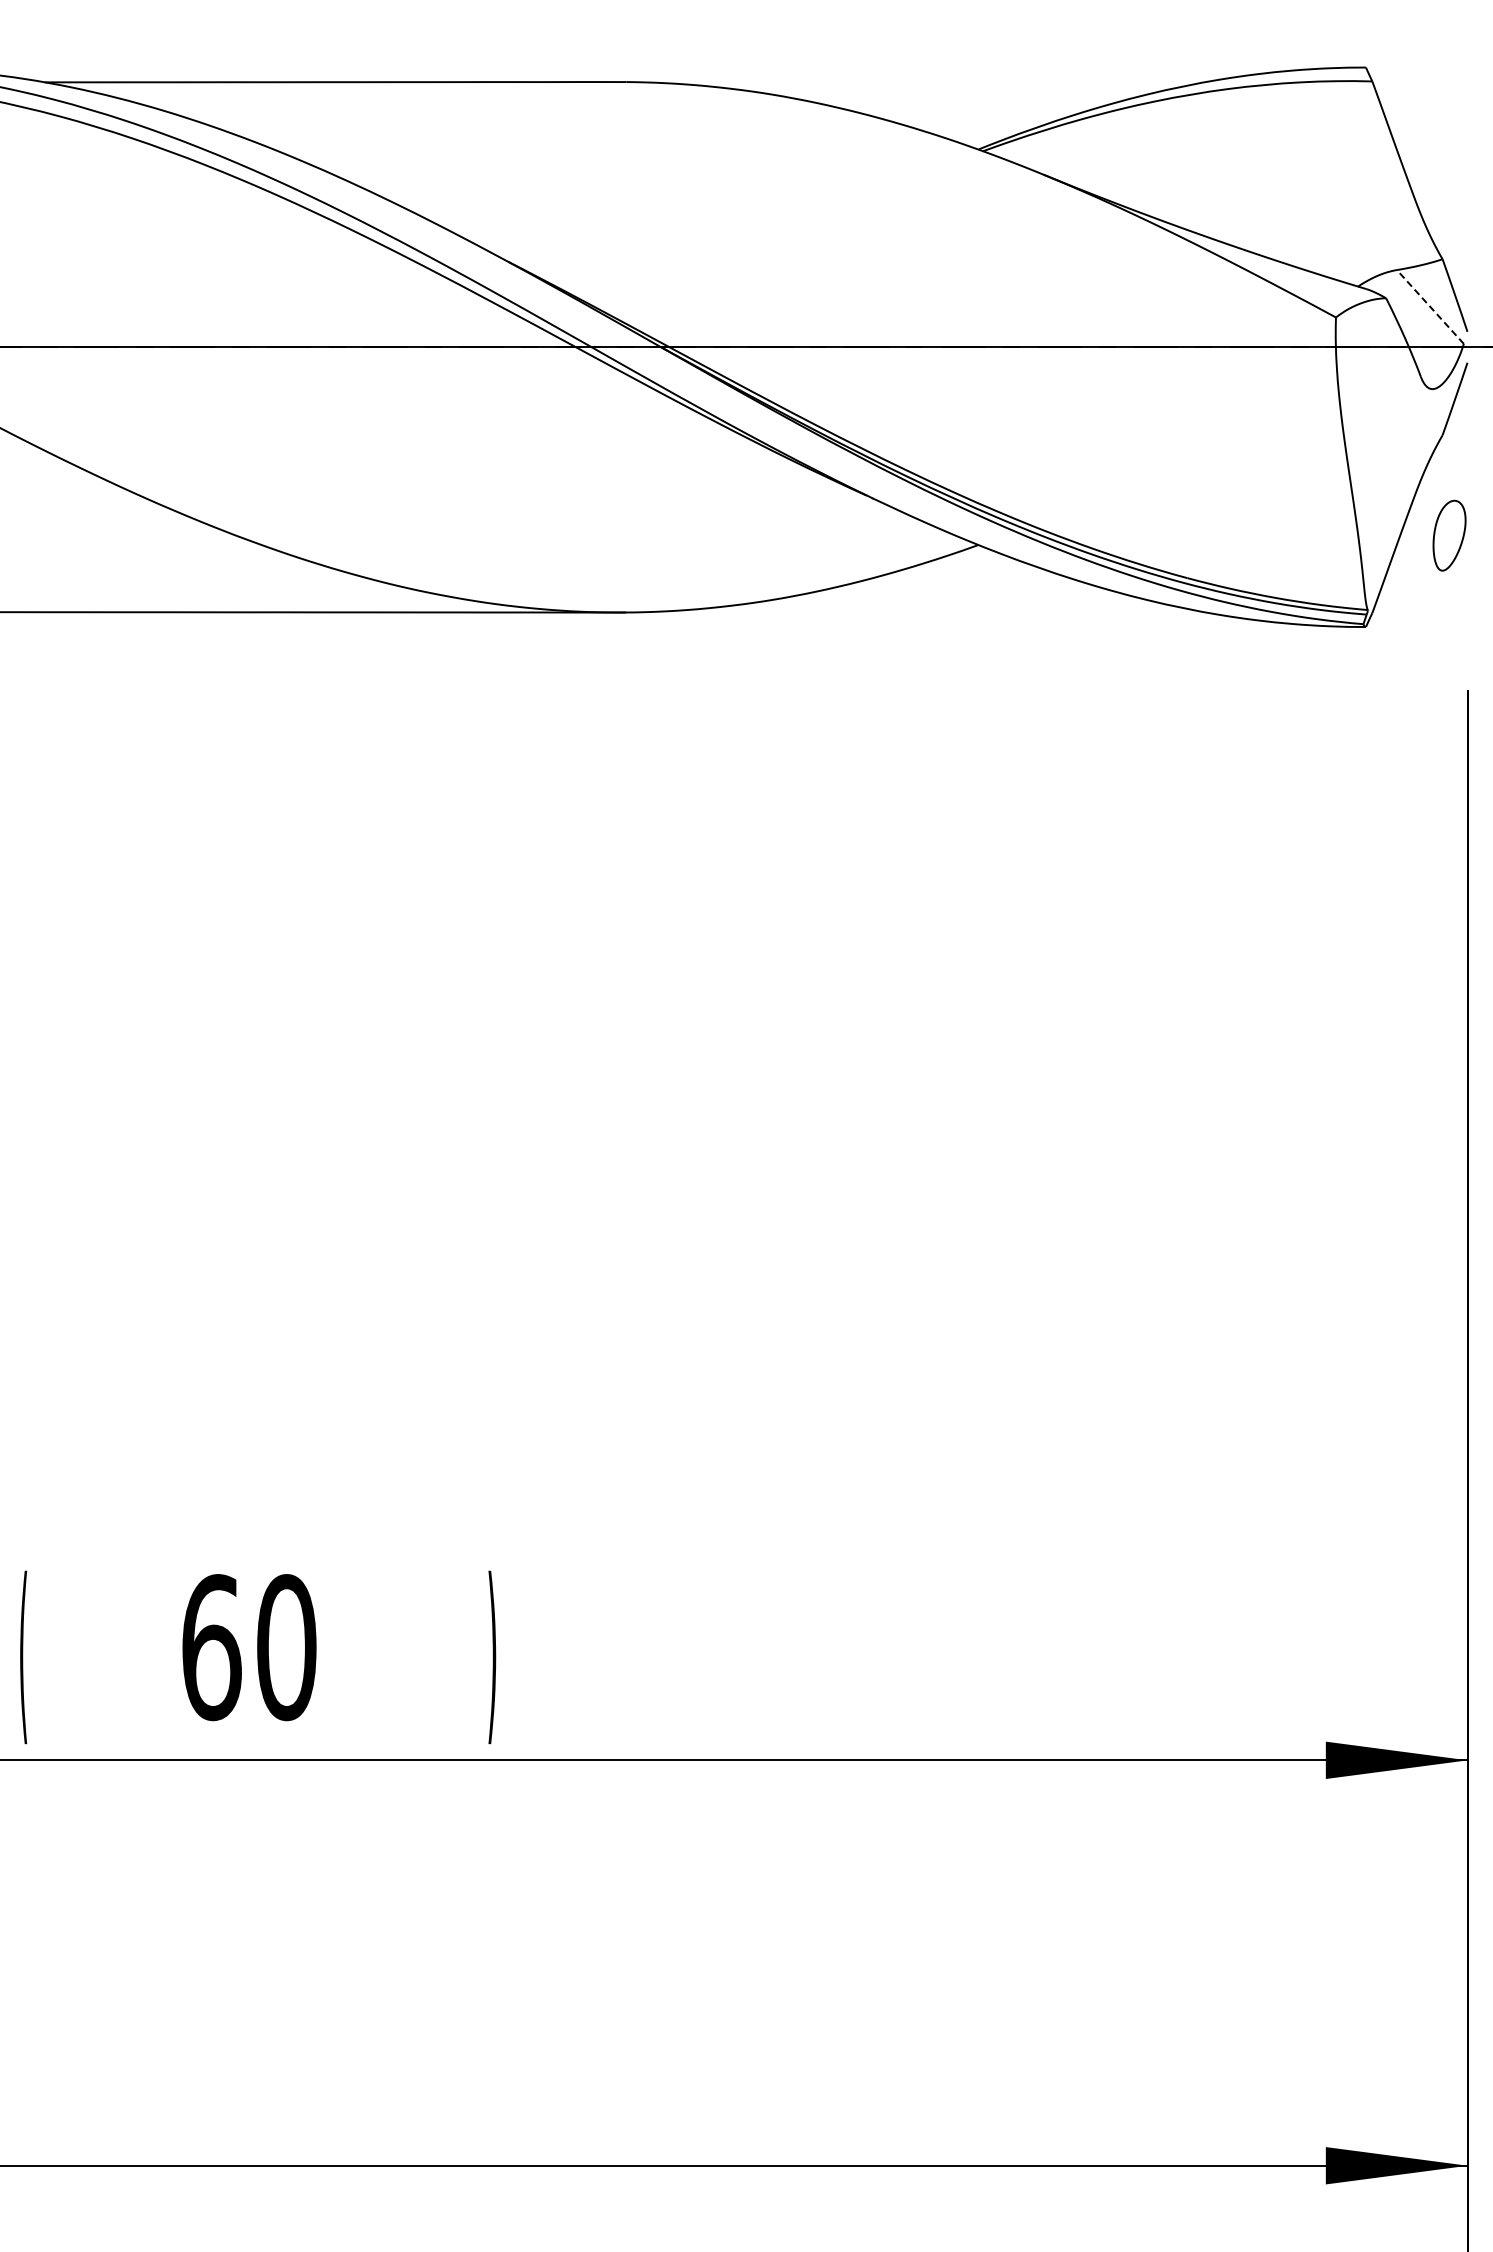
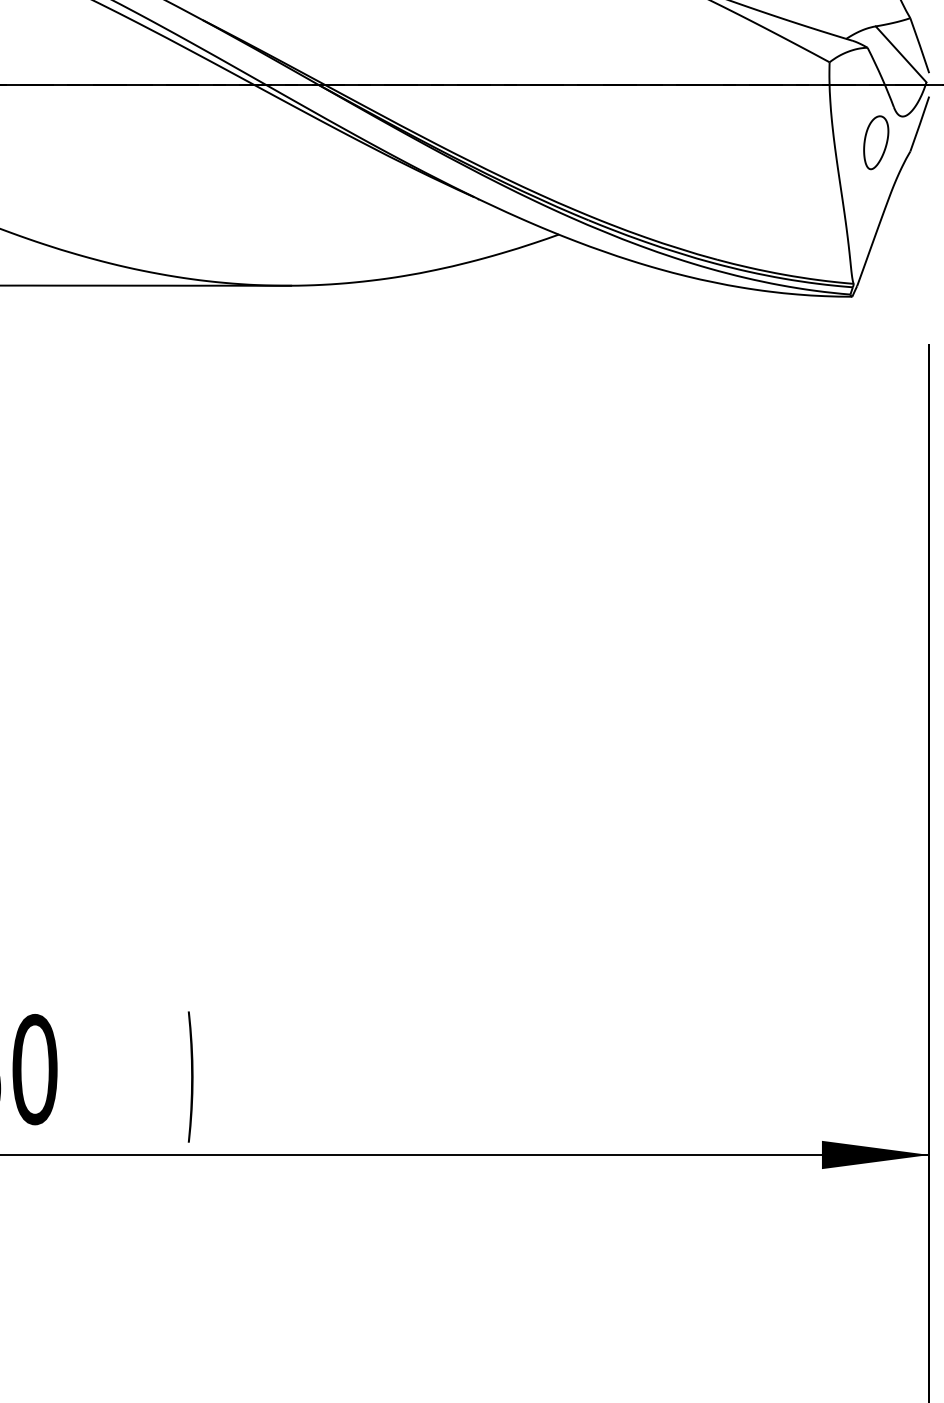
line: (1430, 306) -> (901, 53), dashed -> solid
part: (1449, 535) -> (876, 142), moved

